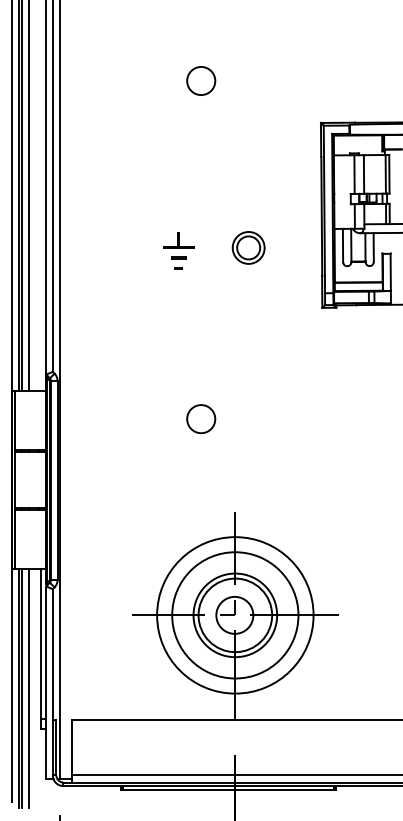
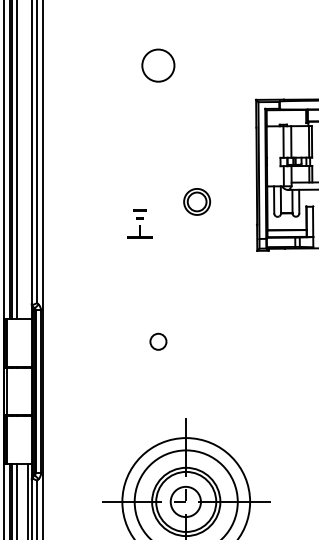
circle: (201, 80) -> (158, 65), size x1.4
part: (178, 240) -> (139, 231), moved
circle: (201, 419) -> (158, 342), size x0.7

